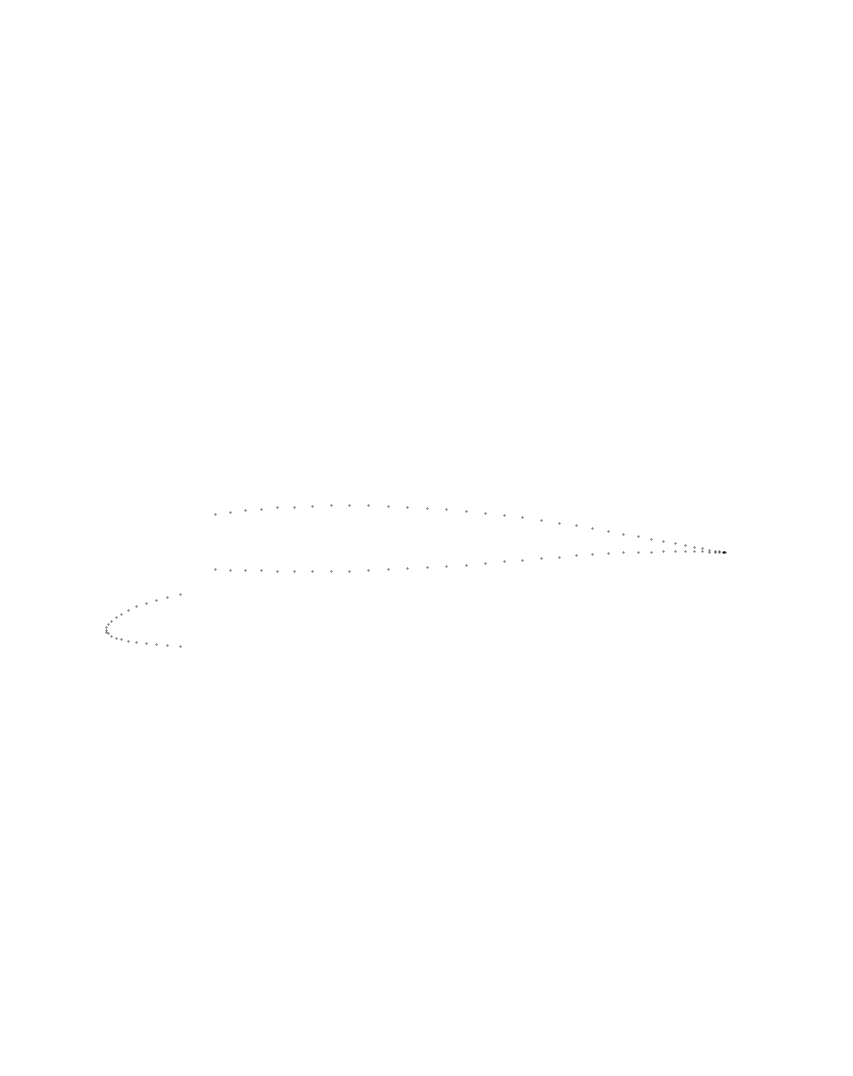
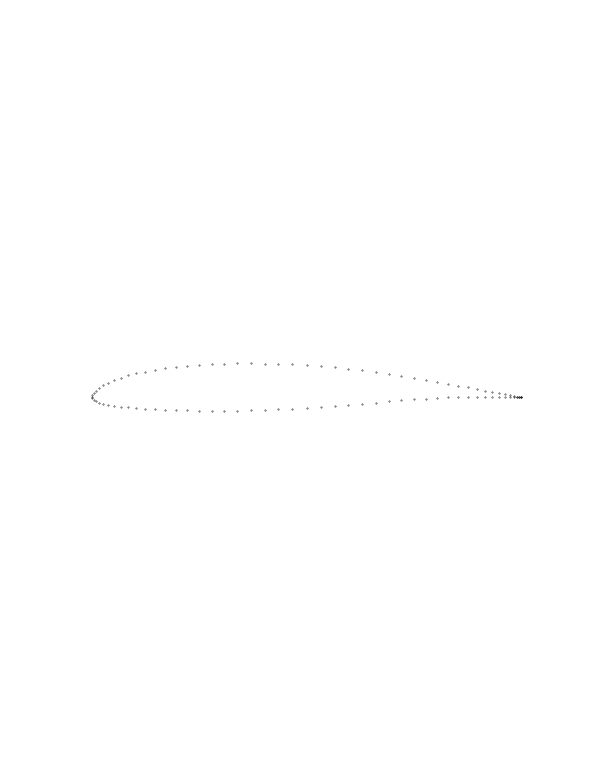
part: (137, 608) -> (114, 381), moved

